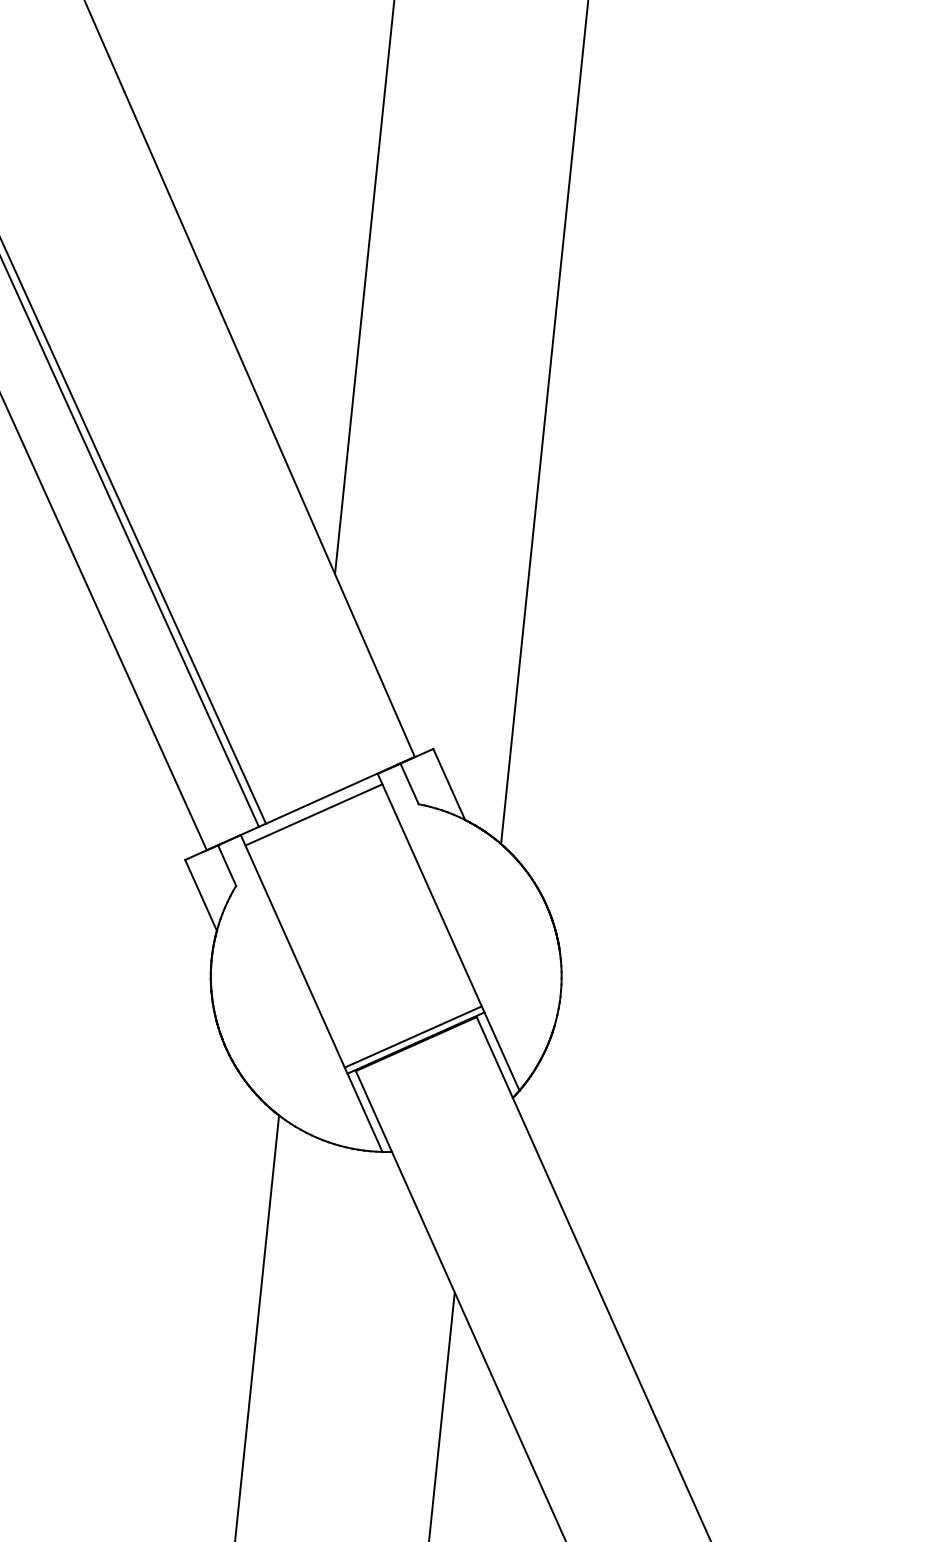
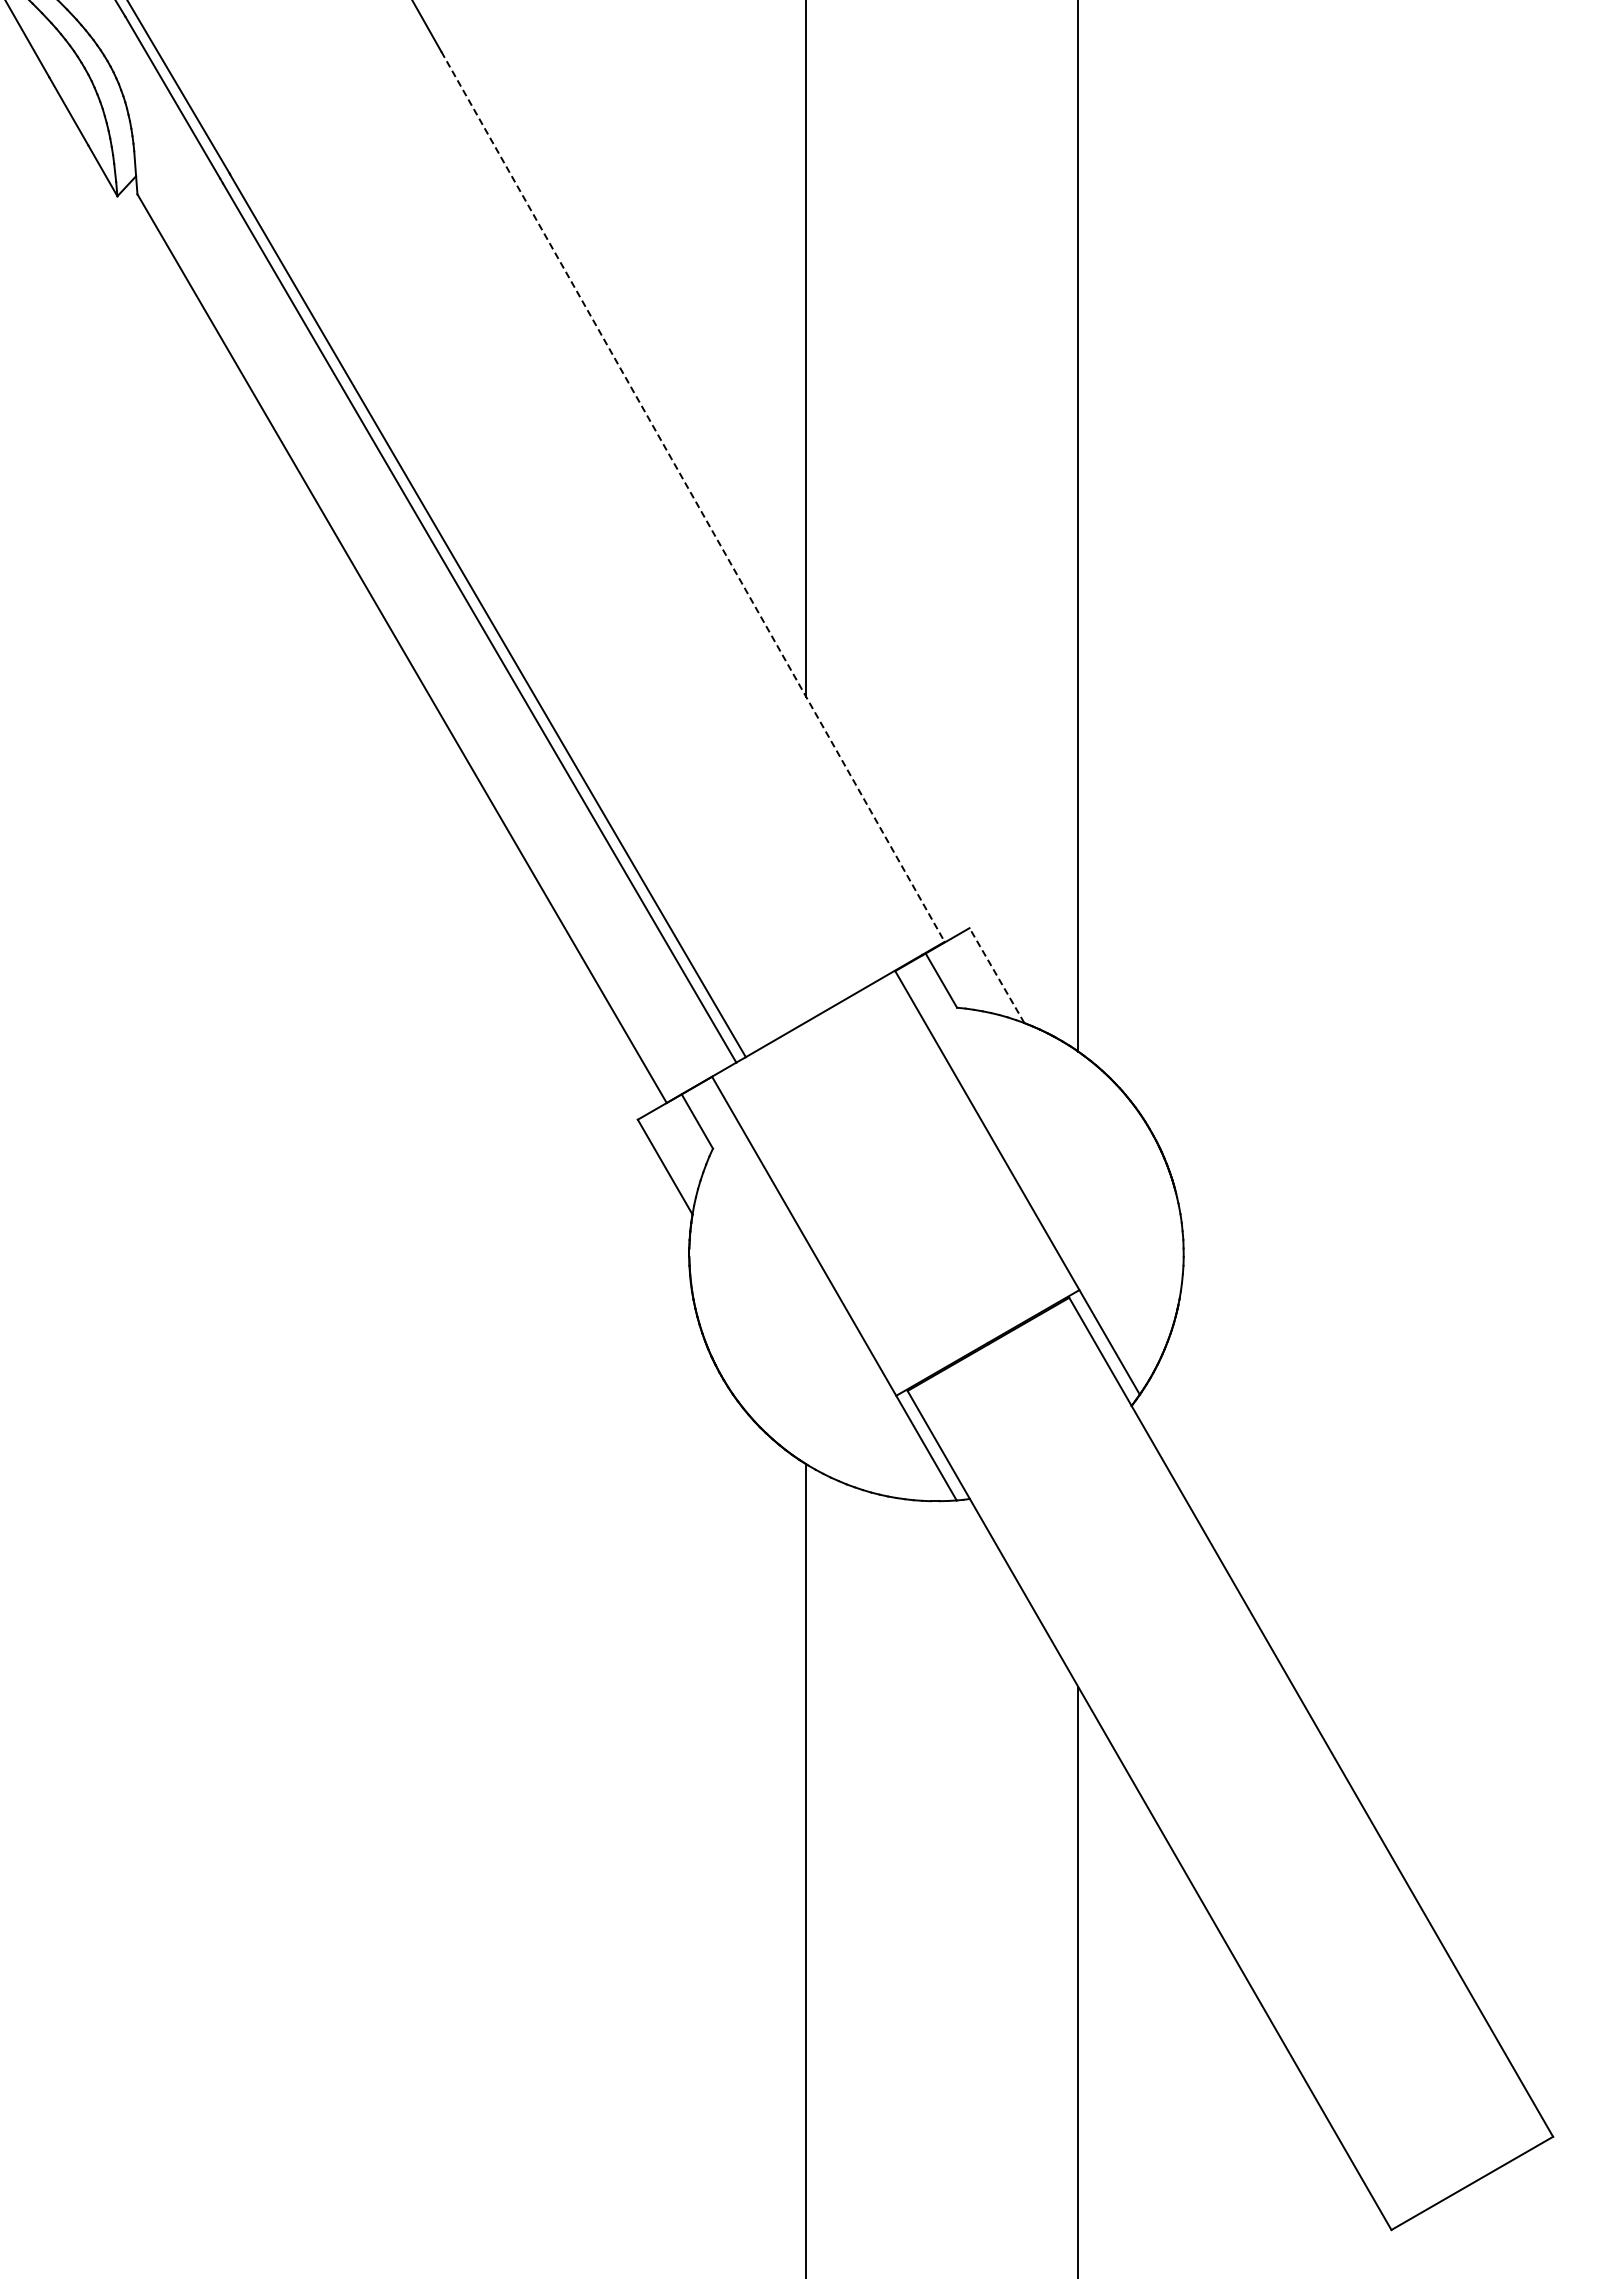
line: (269, 424) -> (693, 497), solid -> dashed
line: (448, 784) -> (996, 975), solid -> dashed
line: (313, 814) -> (811, 1037), removed
line: (412, 1036) -> (982, 1334), removed

